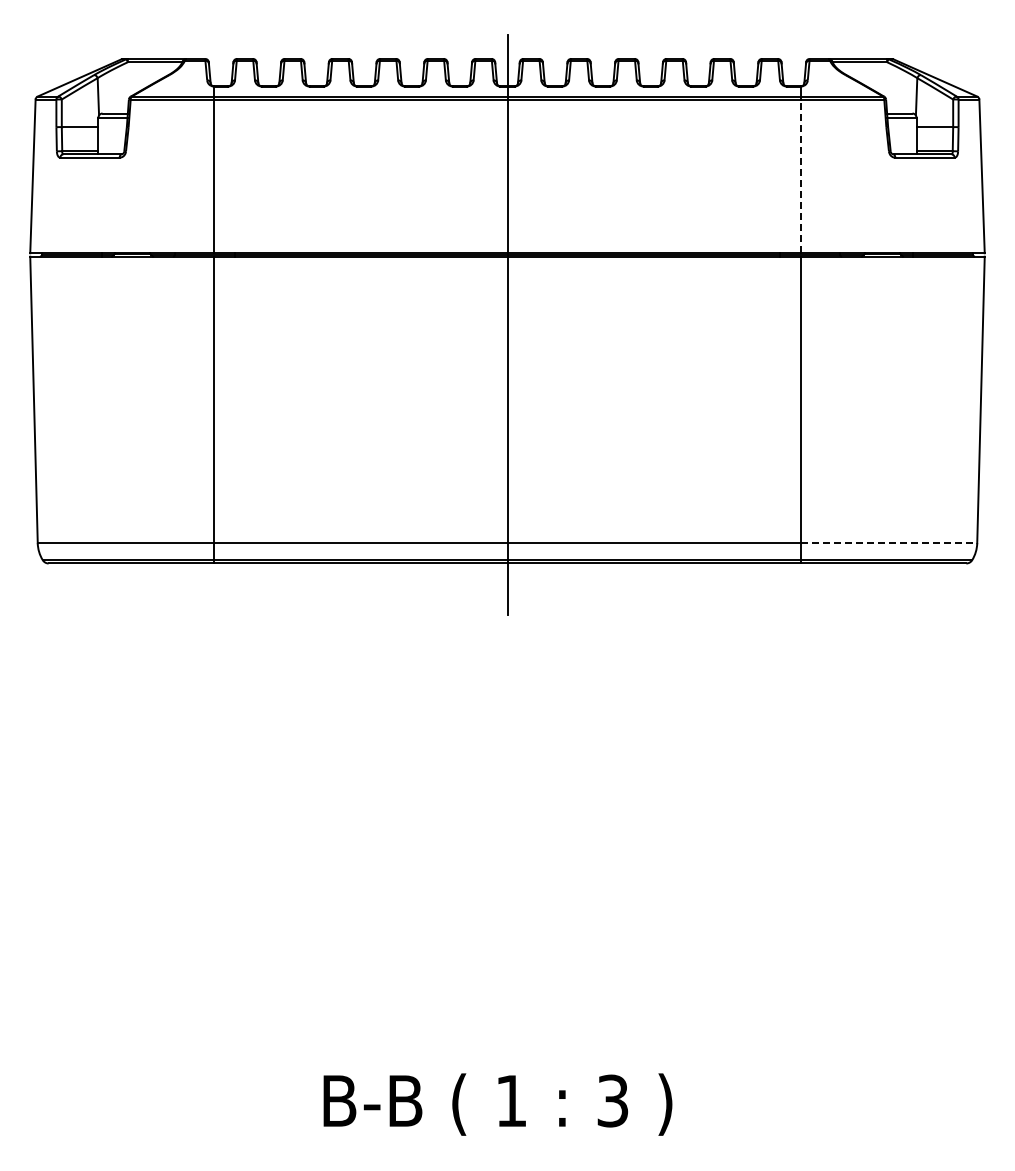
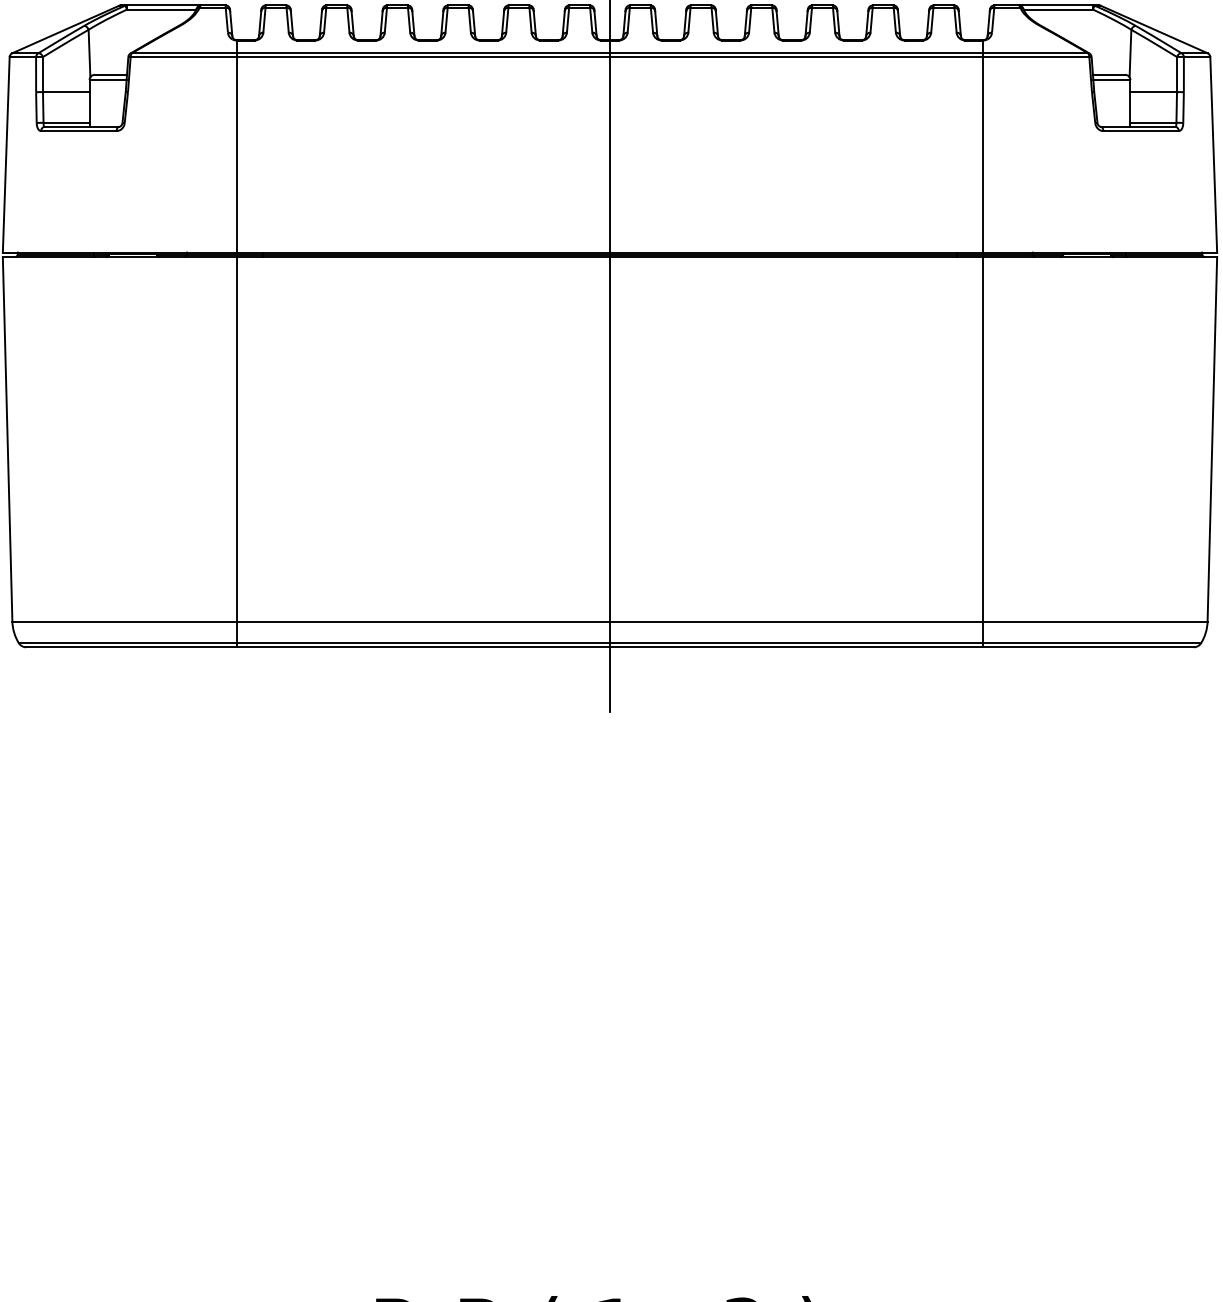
line: (800, 176) -> (982, 154), dashed -> solid
line: (889, 543) -> (1095, 621), dashed -> solid

